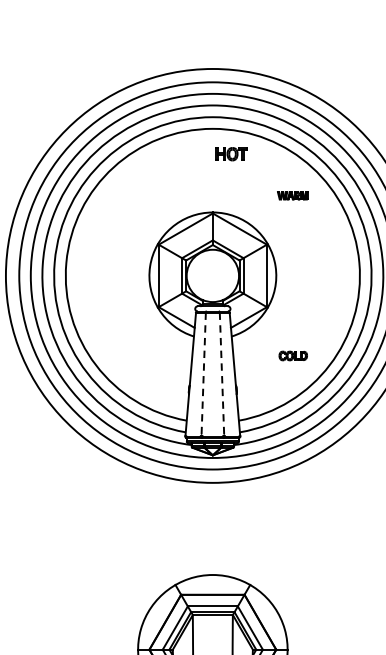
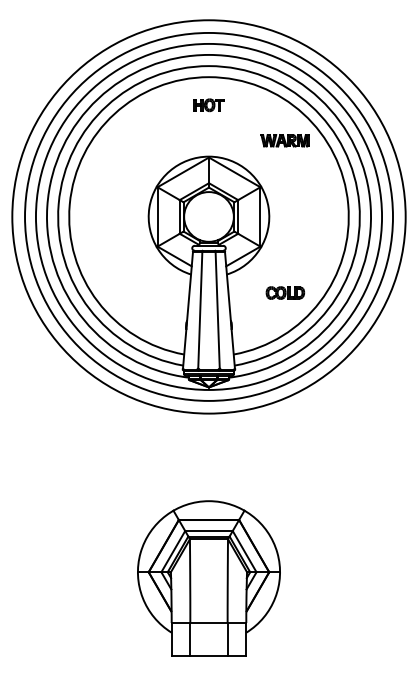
part: (231, 154) -> (208, 105), moved
part: (292, 195) -> (284, 140), size x1.67
part: (293, 355) -> (285, 292), size x1.43
line: (203, 374) -> (200, 310), dashed -> solid
line: (221, 374) -> (217, 310), dashed -> solid

